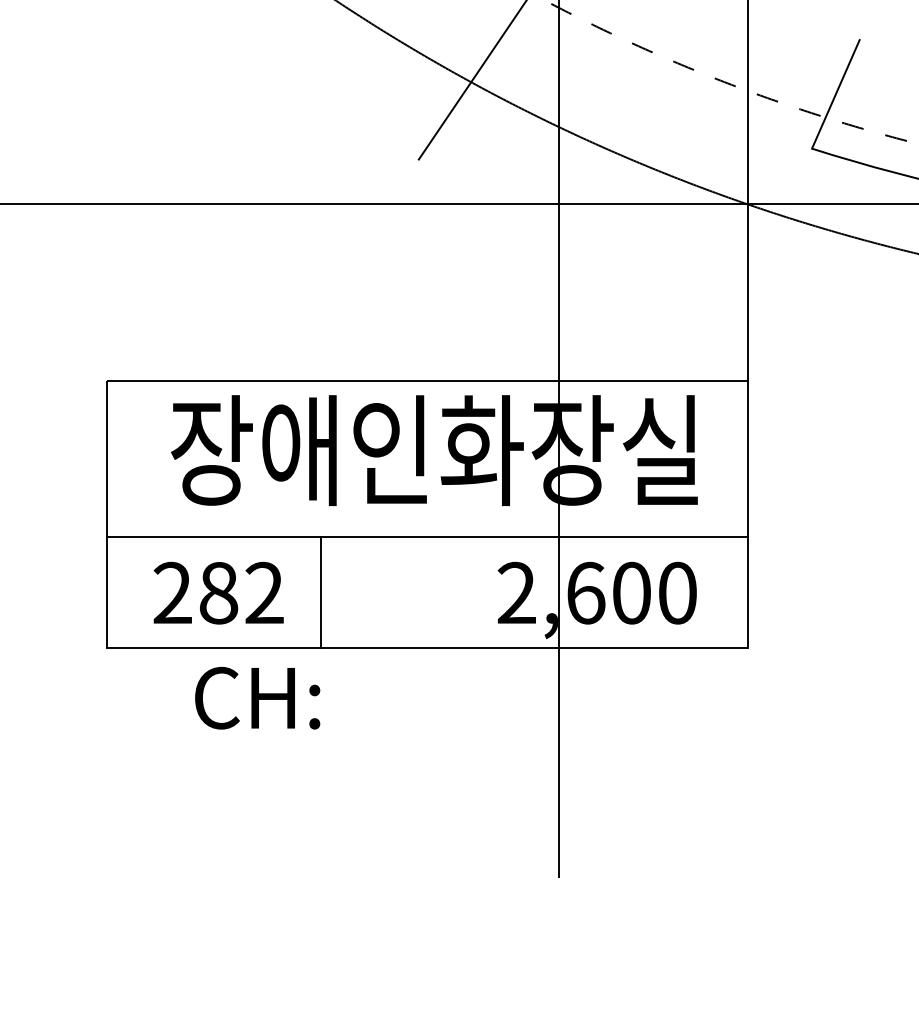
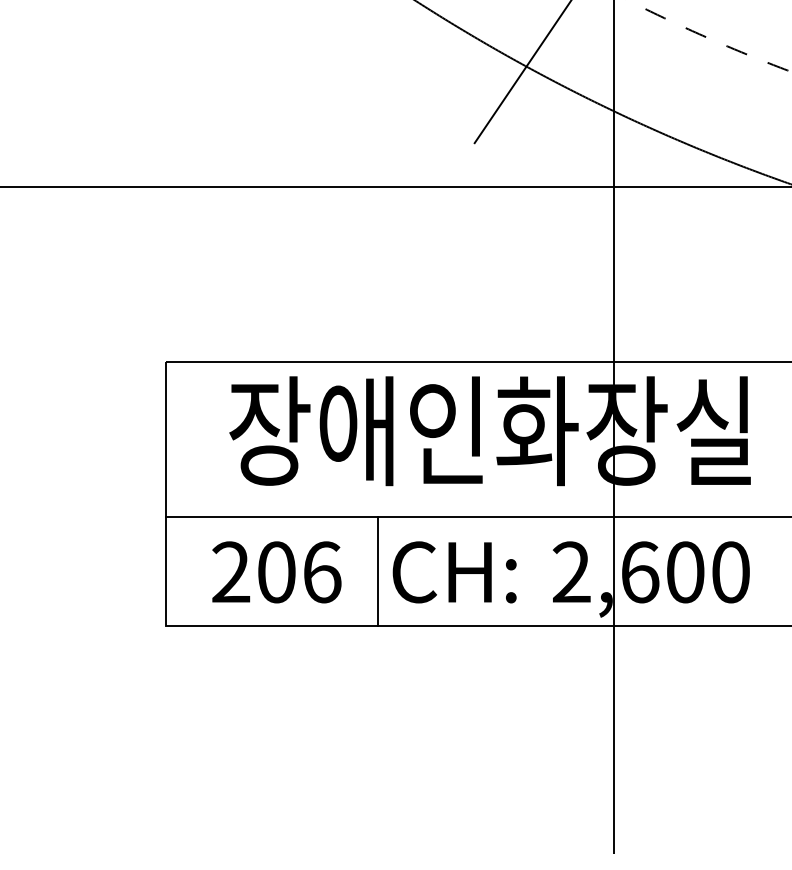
text: (242, 592) -> (300, 571), 282 -> 206
text: (257, 697) -> (454, 571), moved

